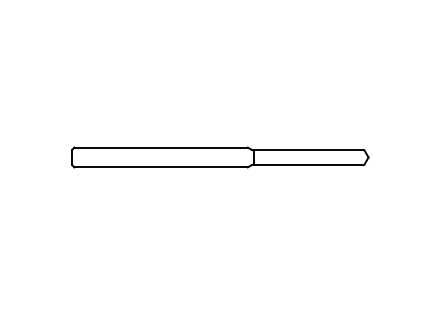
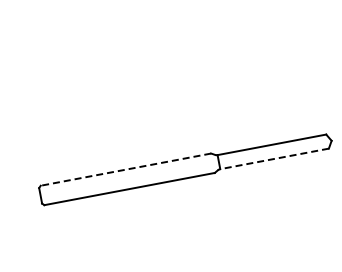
line: (161, 147) -> (126, 169), solid -> dashed
line: (308, 164) -> (273, 158), solid -> dashed

